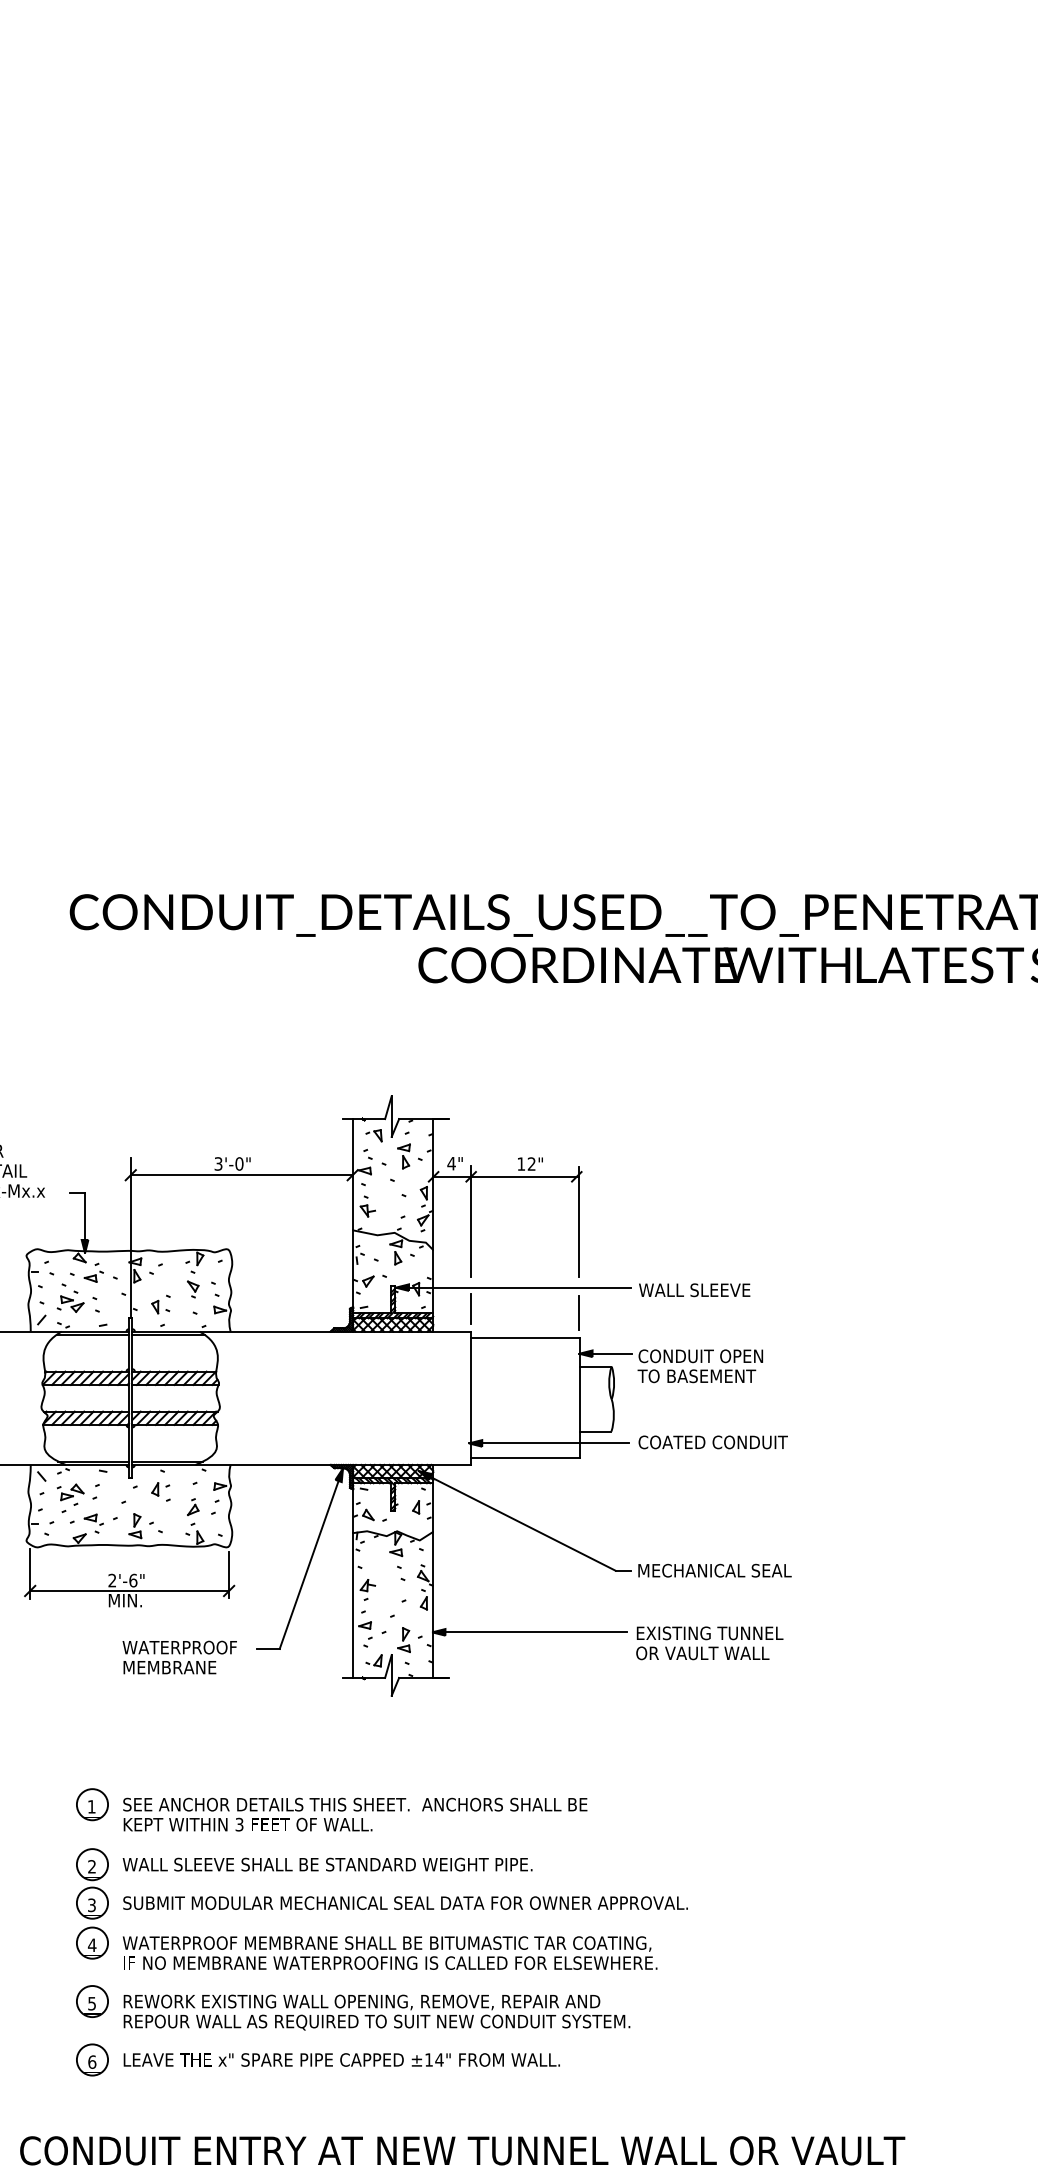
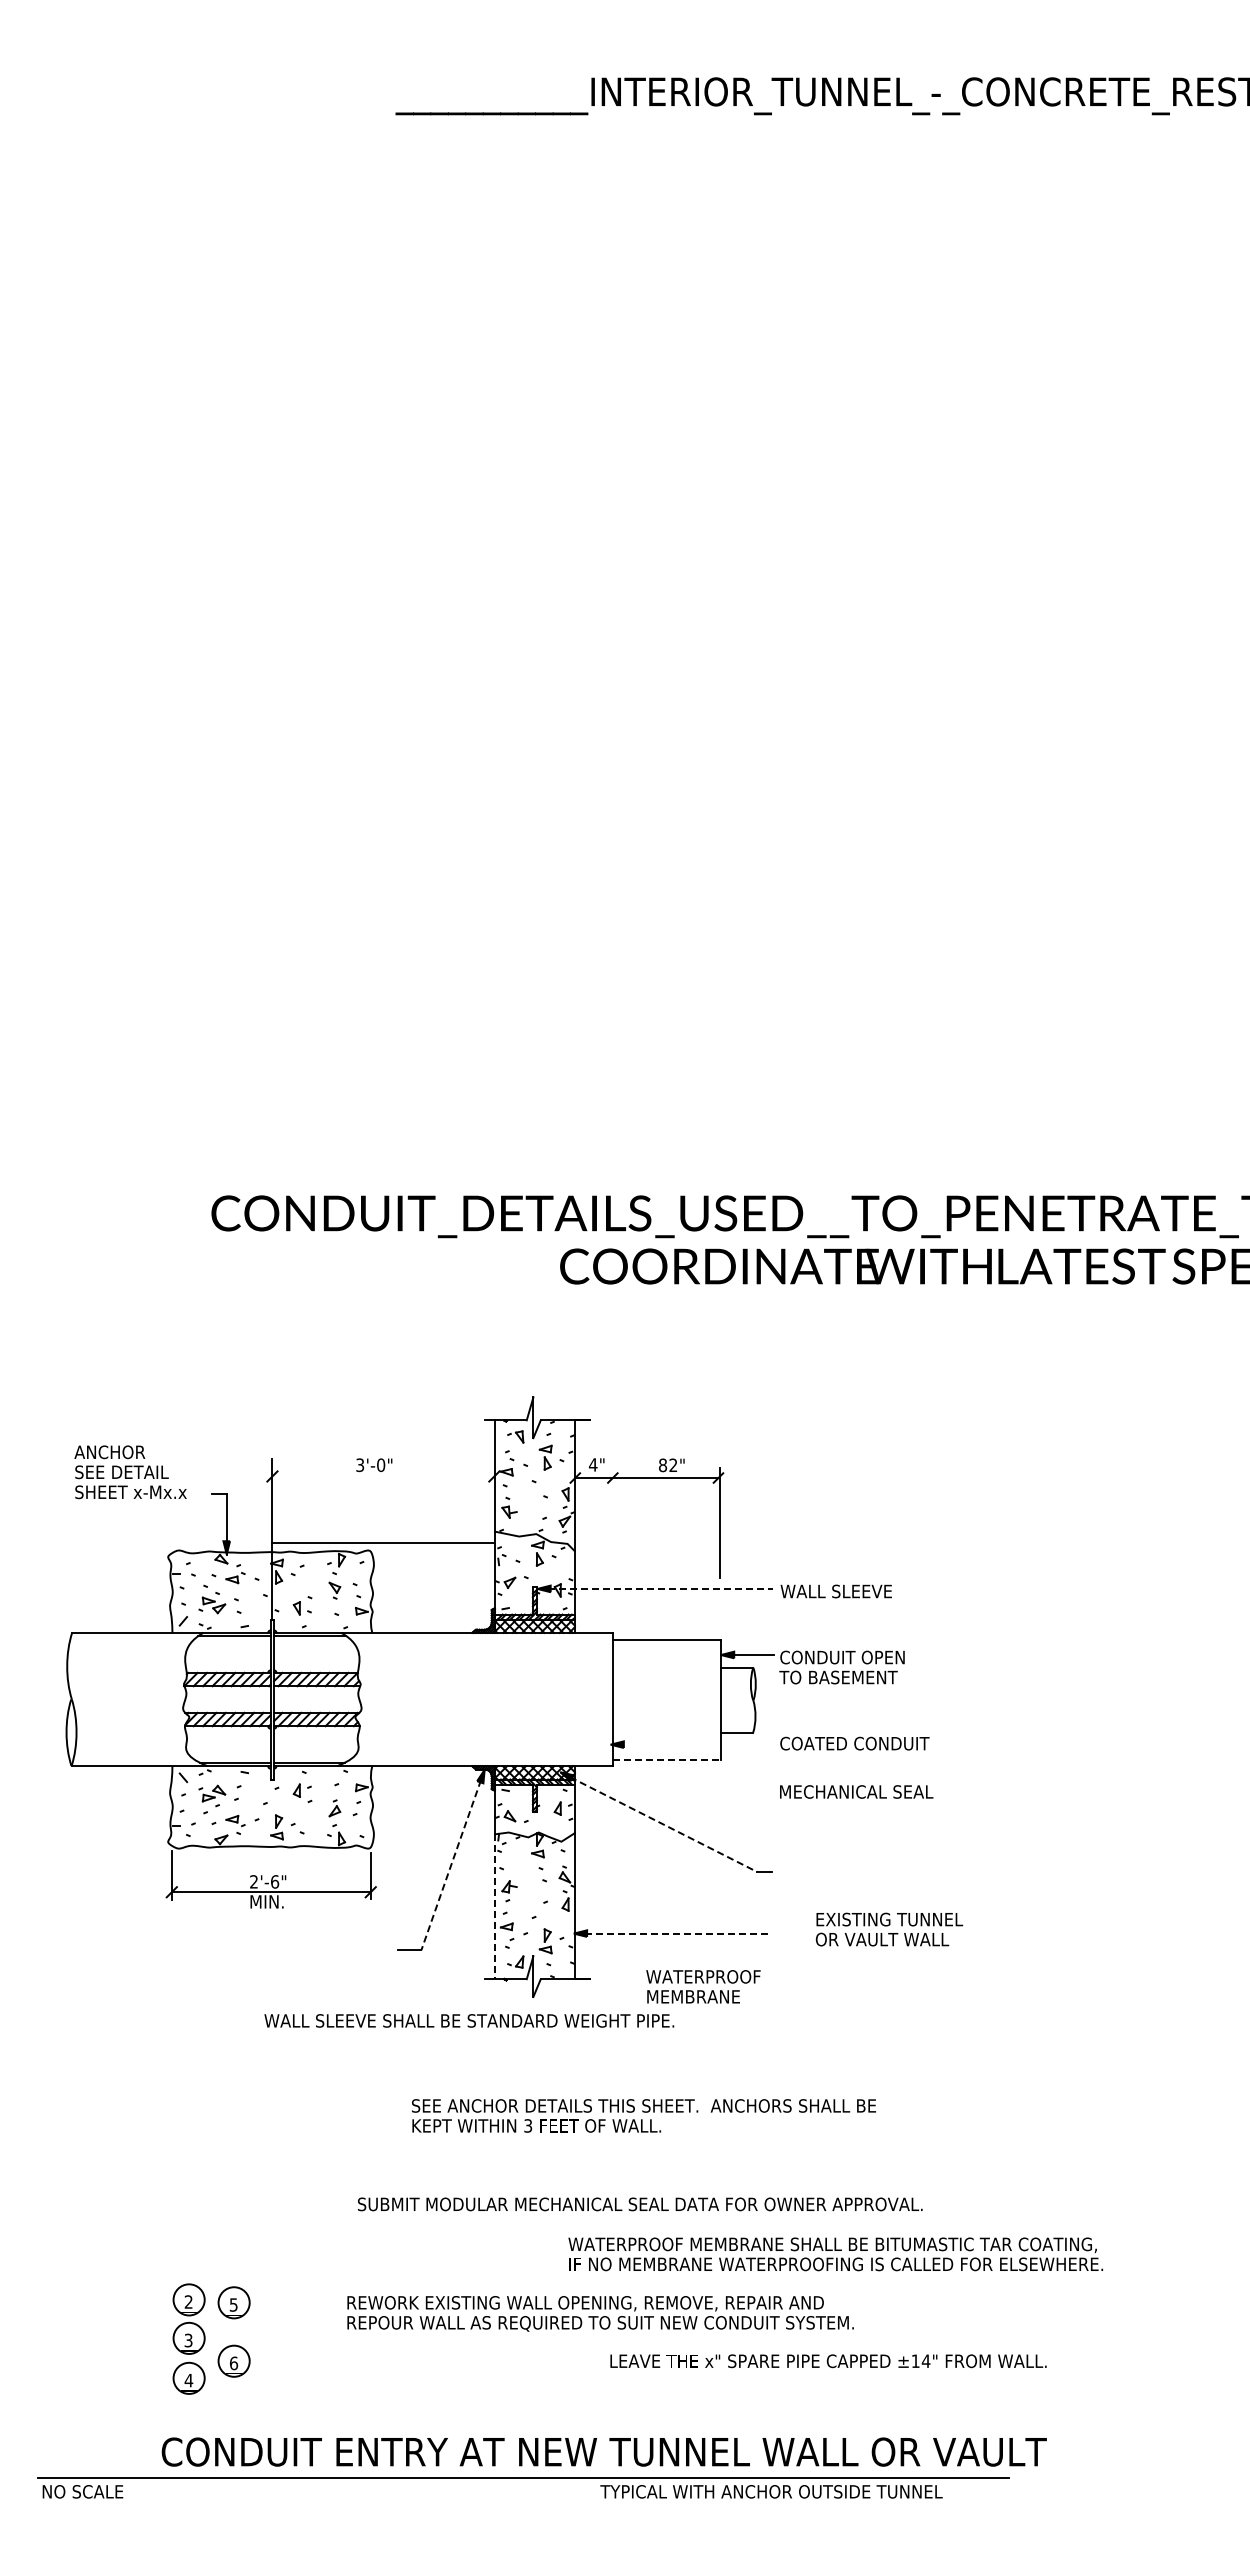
text: (521, 1164) -> (663, 1465), 12" -> 82"
line: (241, 1175) -> (383, 1543), moved
line: (470, 1221) -> (612, 1522), removed
line: (512, 1287) -> (654, 1588), solid -> dashed
line: (470, 1309) -> (612, 1610), removed
line: (578, 1313) -> (720, 1614), removed
line: (548, 1443) -> (690, 1744), removed
line: (525, 1458) -> (667, 1759), solid -> dashed
line: (517, 1521) -> (659, 1822), solid -> dashed
line: (311, 1558) -> (453, 1859), solid -> dashed
text: (714, 1570) -> (856, 1791), moved
line: (352, 1606) -> (494, 1907), solid -> dashed
line: (535, 1632) -> (677, 1933), solid -> dashed
text: (709, 1643) -> (889, 1929), moved
text: (179, 1657) -> (703, 1986), moved
part: (91, 1804) -> (233, 2105), removed
text: (354, 1814) -> (643, 2115), moved
text: (327, 1864) -> (469, 2020), moved
part: (91, 1903) -> (188, 2338), moved
text: (405, 1903) -> (640, 2204), moved
text: (389, 1953) -> (835, 2254), moved
text: (376, 2012) -> (600, 2313), moved
text: (341, 2060) -> (828, 2361), moved

